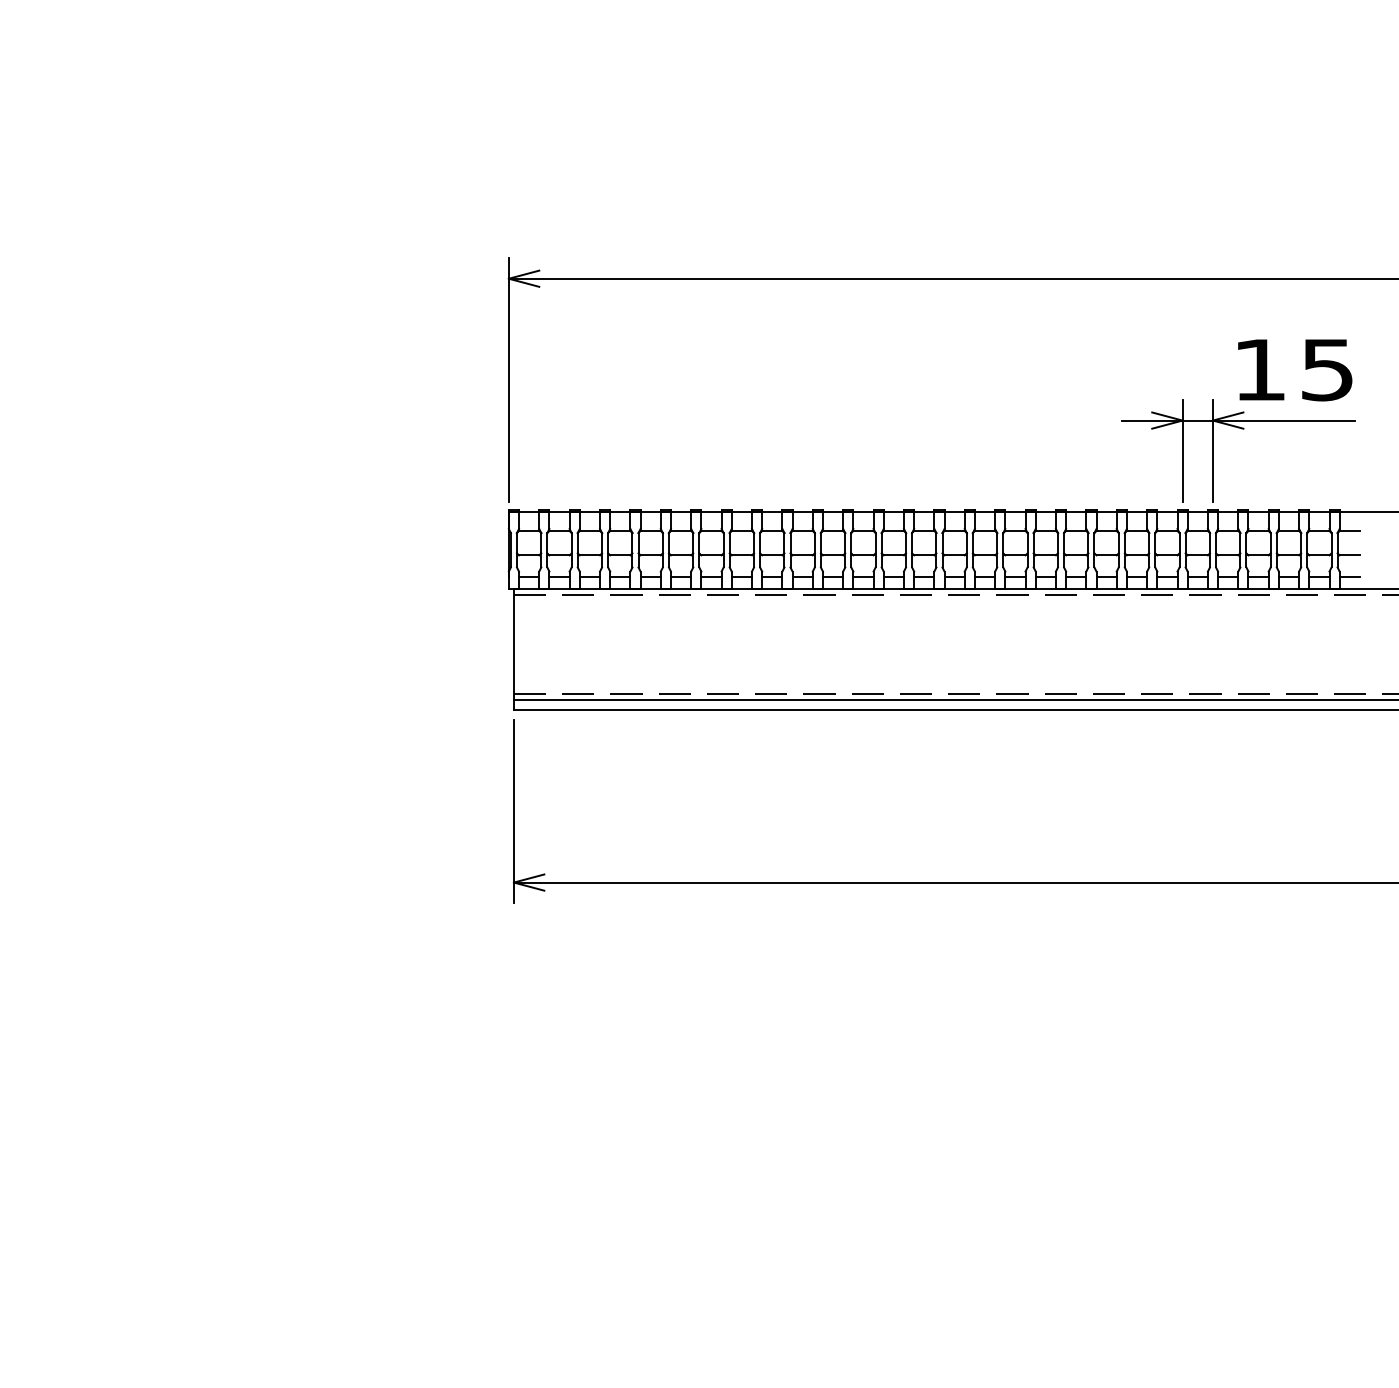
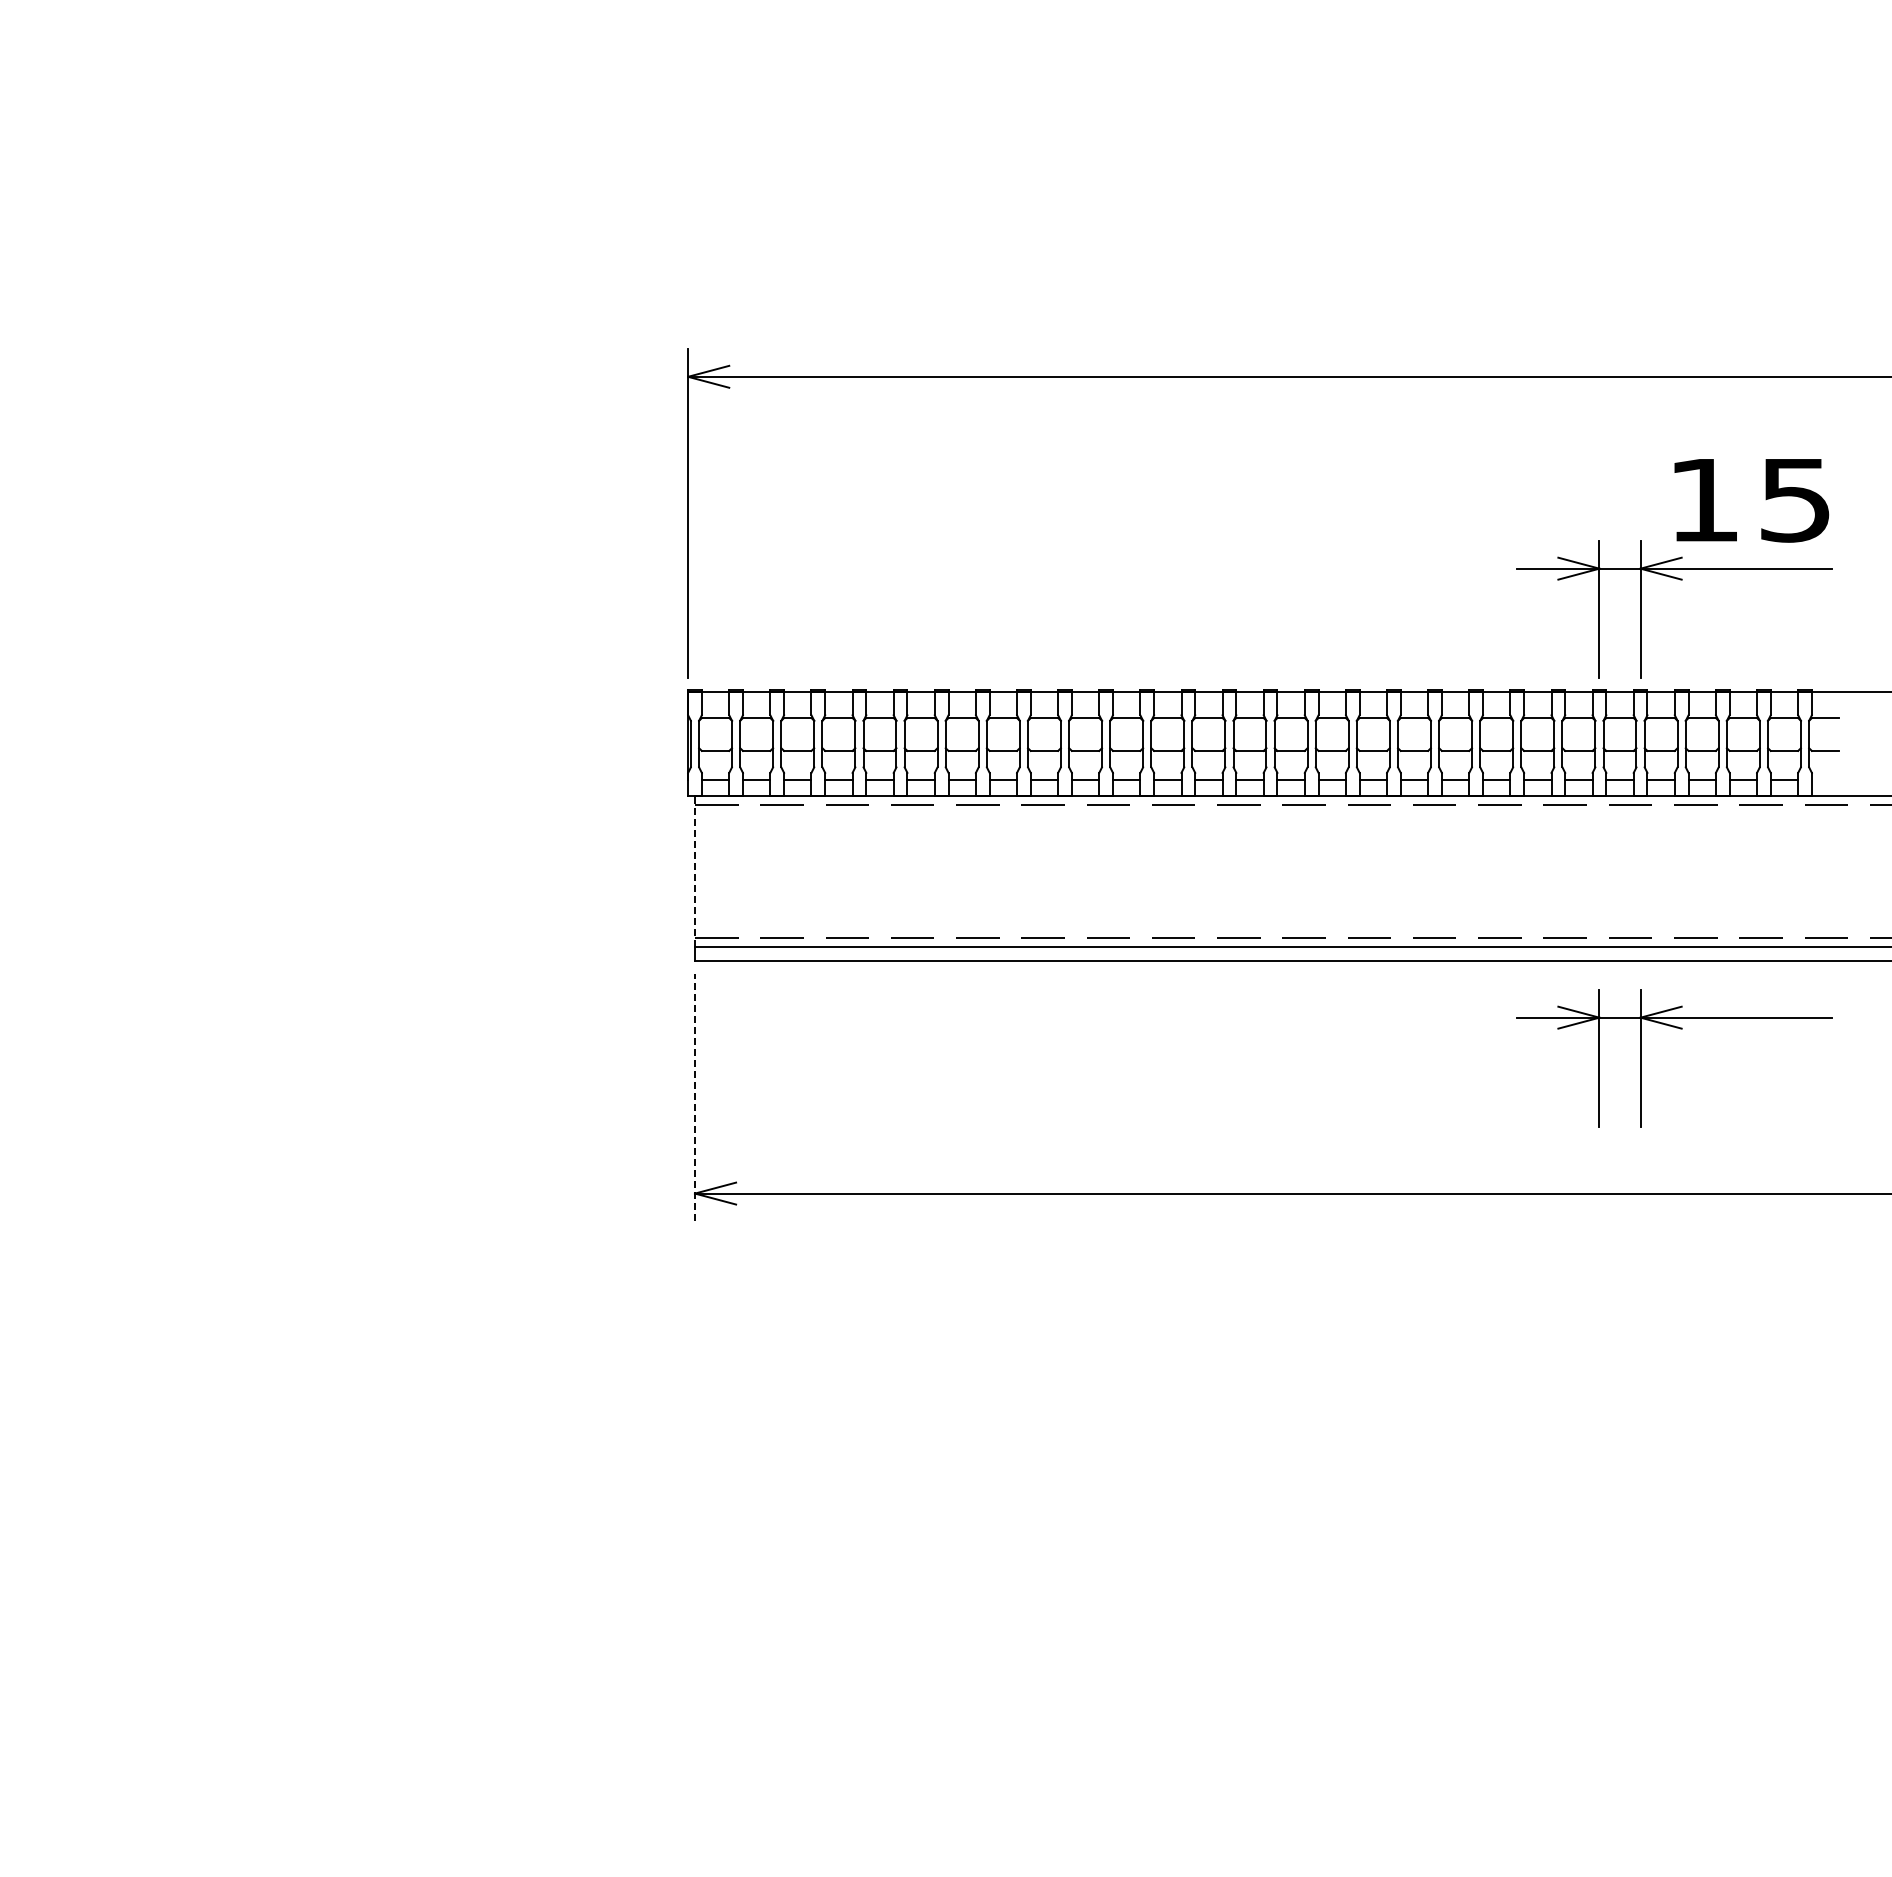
line: (1349, 576) -> (1825, 779), removed
line: (514, 644) -> (695, 871), solid -> dashed
part: (1242, 761) -> (1680, 1029), added
line: (514, 811) -> (695, 1097), solid -> dashed

